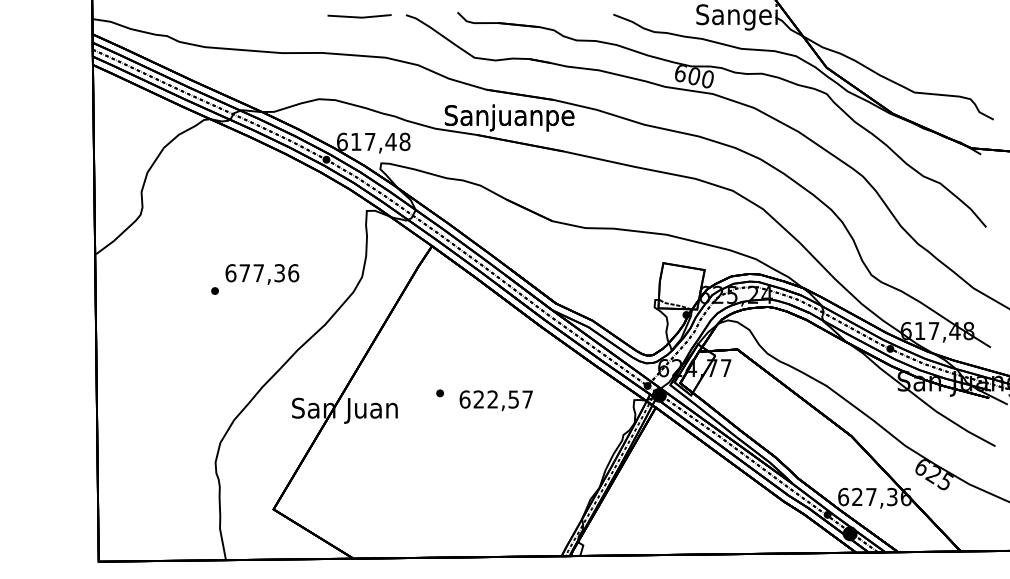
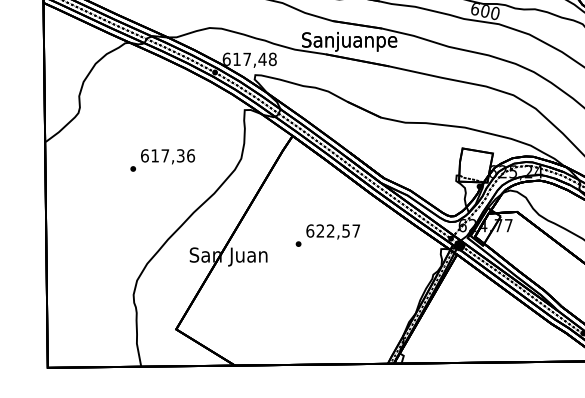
text: (244, 273) -> (154, 156), 677,36 -> 617,36
text: (495, 400) -> (332, 231), moved

